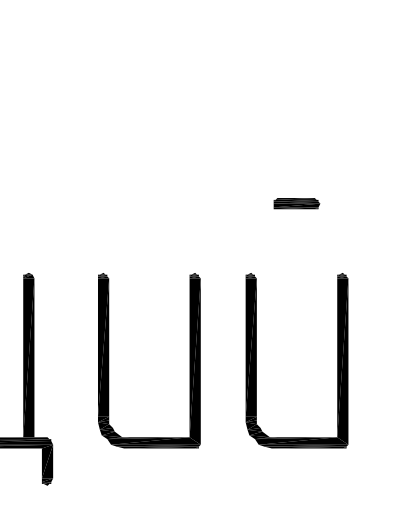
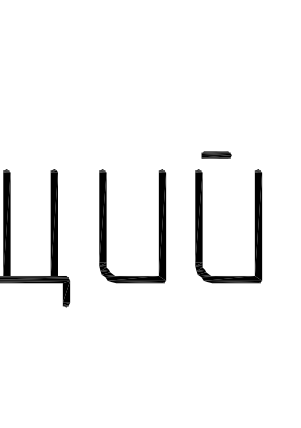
part: (296, 202) -> (216, 154), moved

